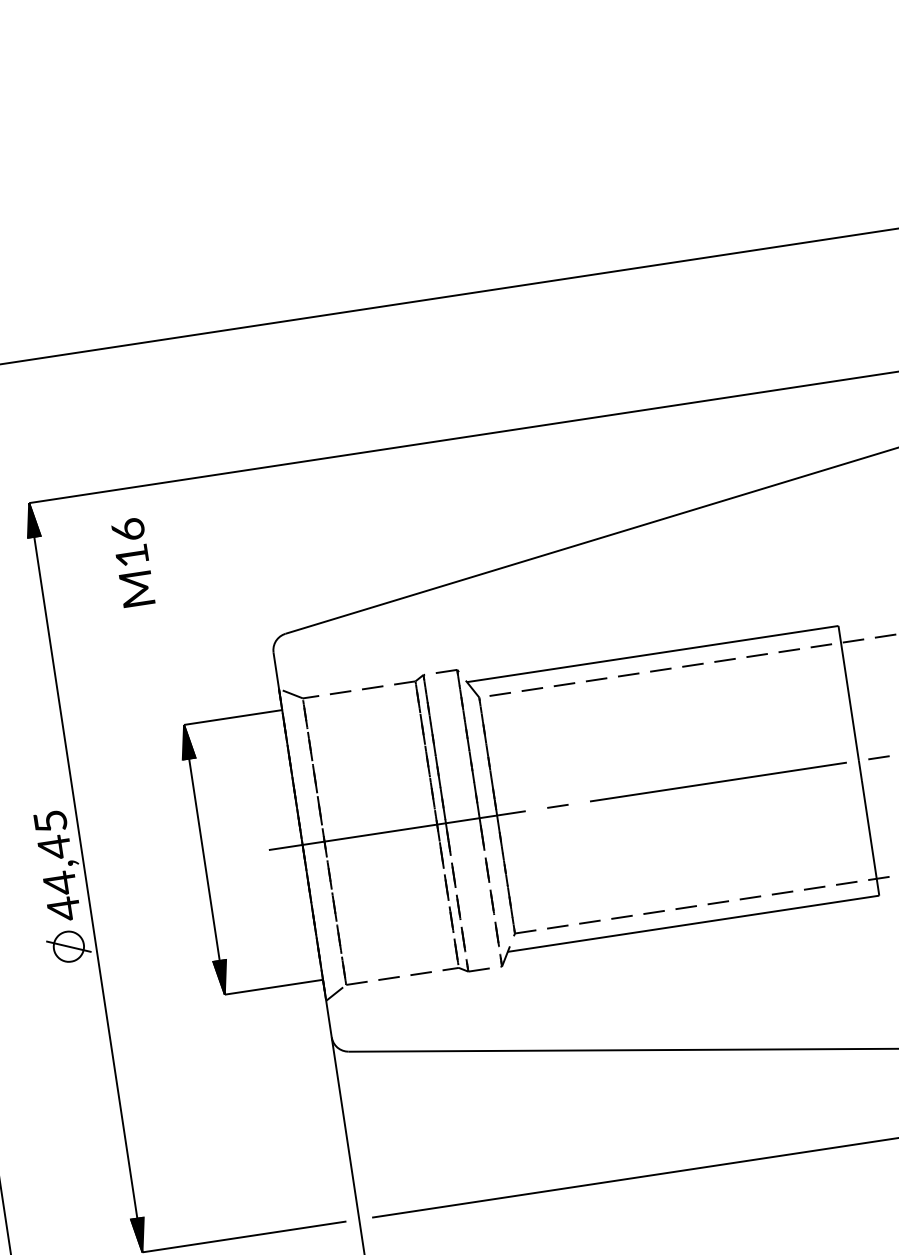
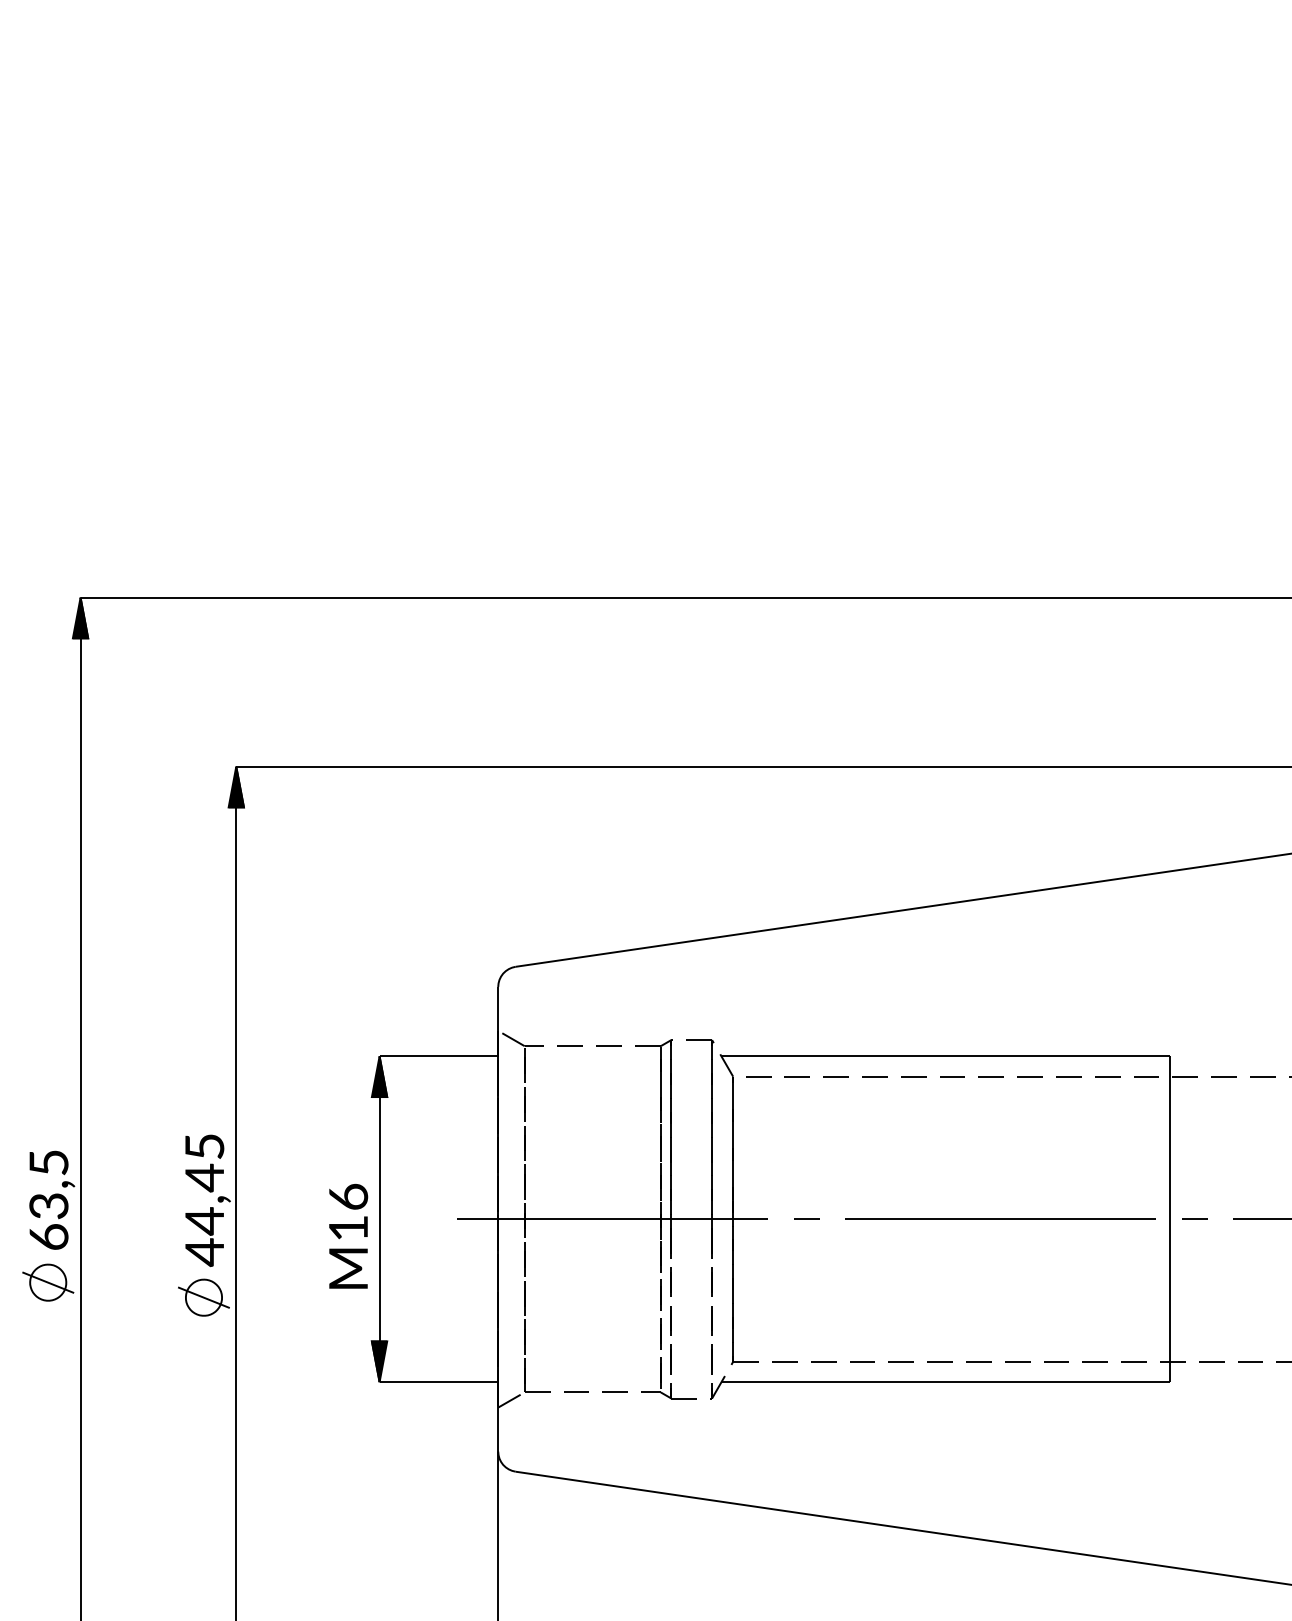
text: (133, 561) -> (348, 1235), moved

